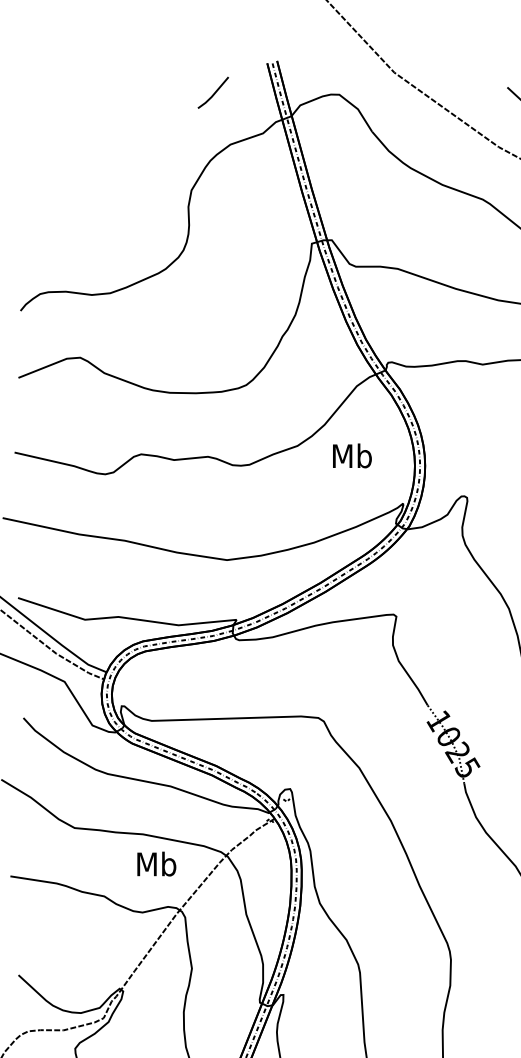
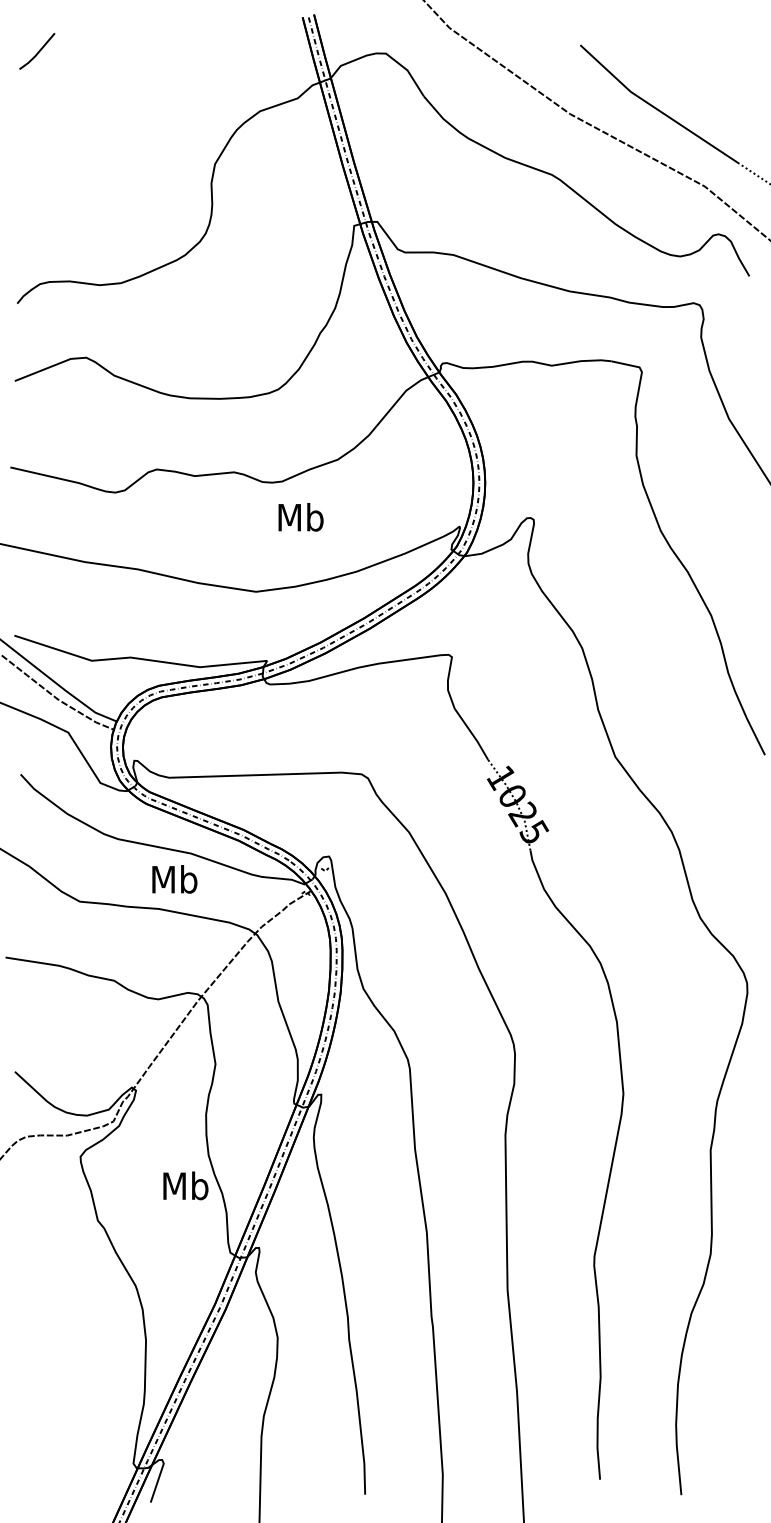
line: (214, 92) -> (38, 51), moved
text: (351, 456) -> (300, 517), moved
text: (156, 864) -> (174, 879), moved

